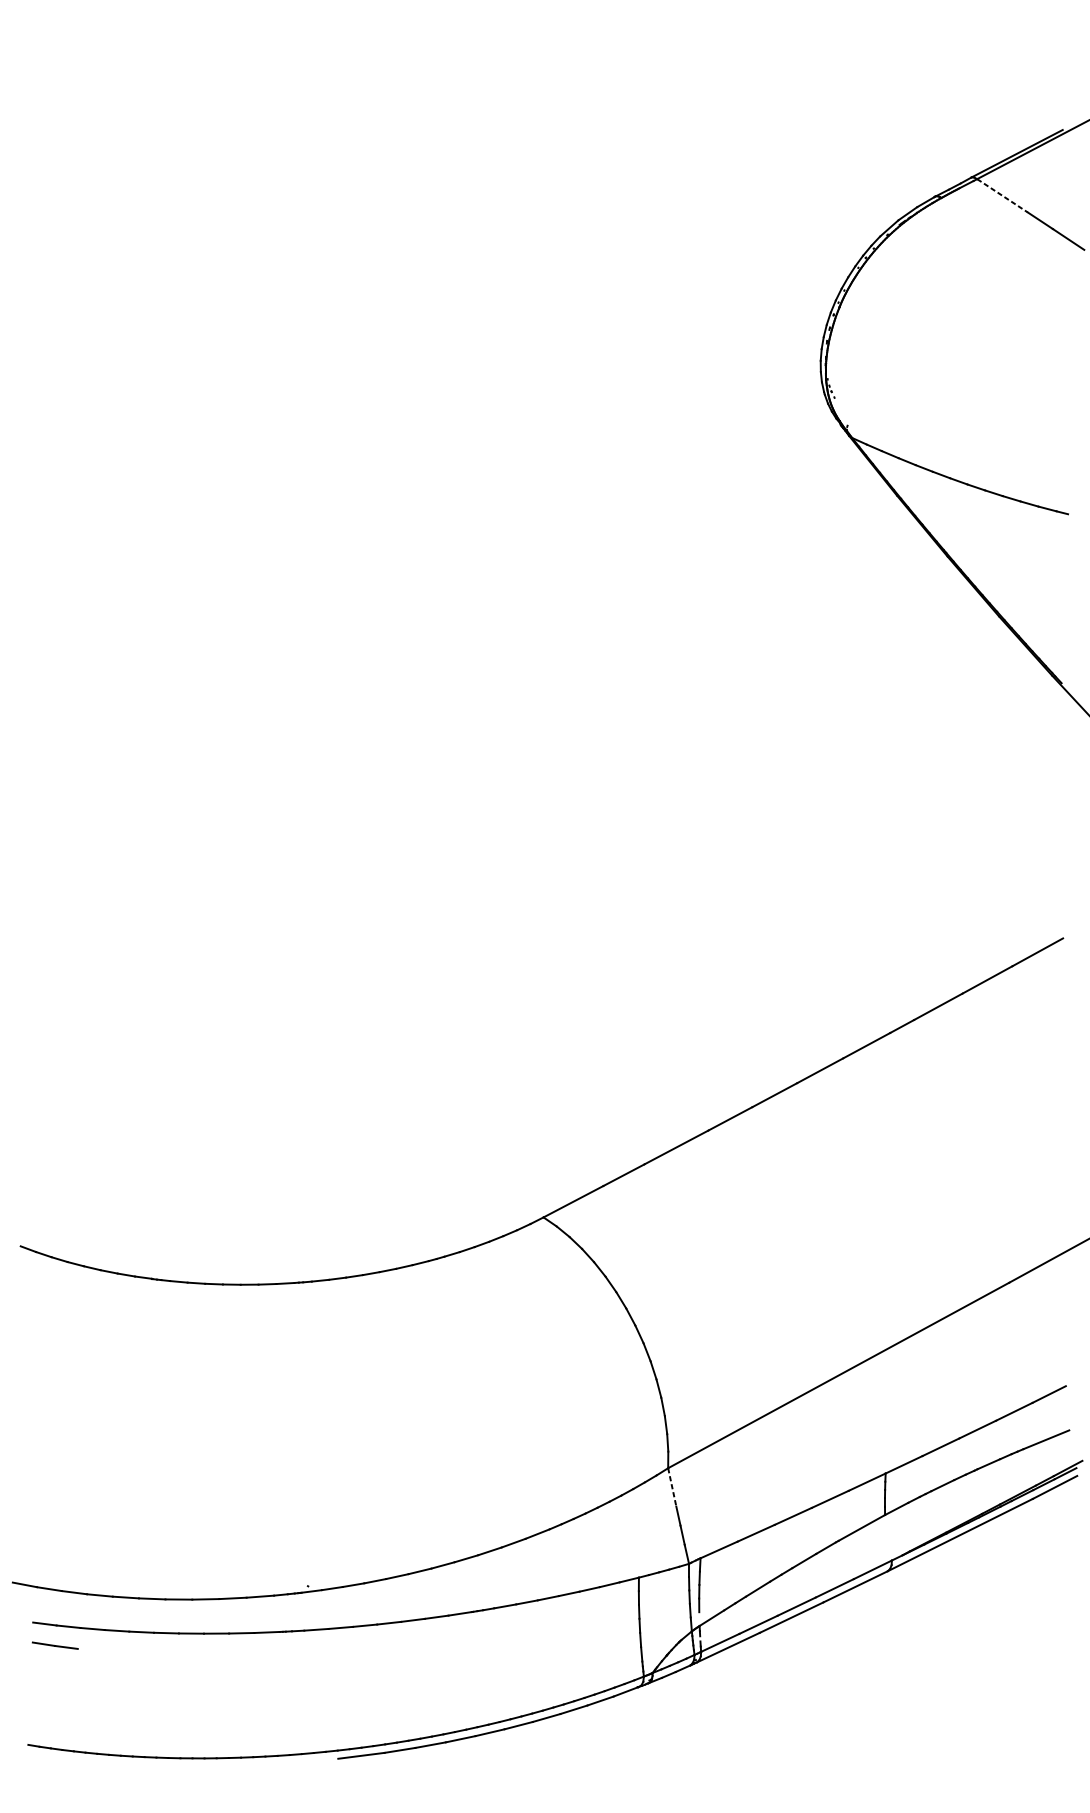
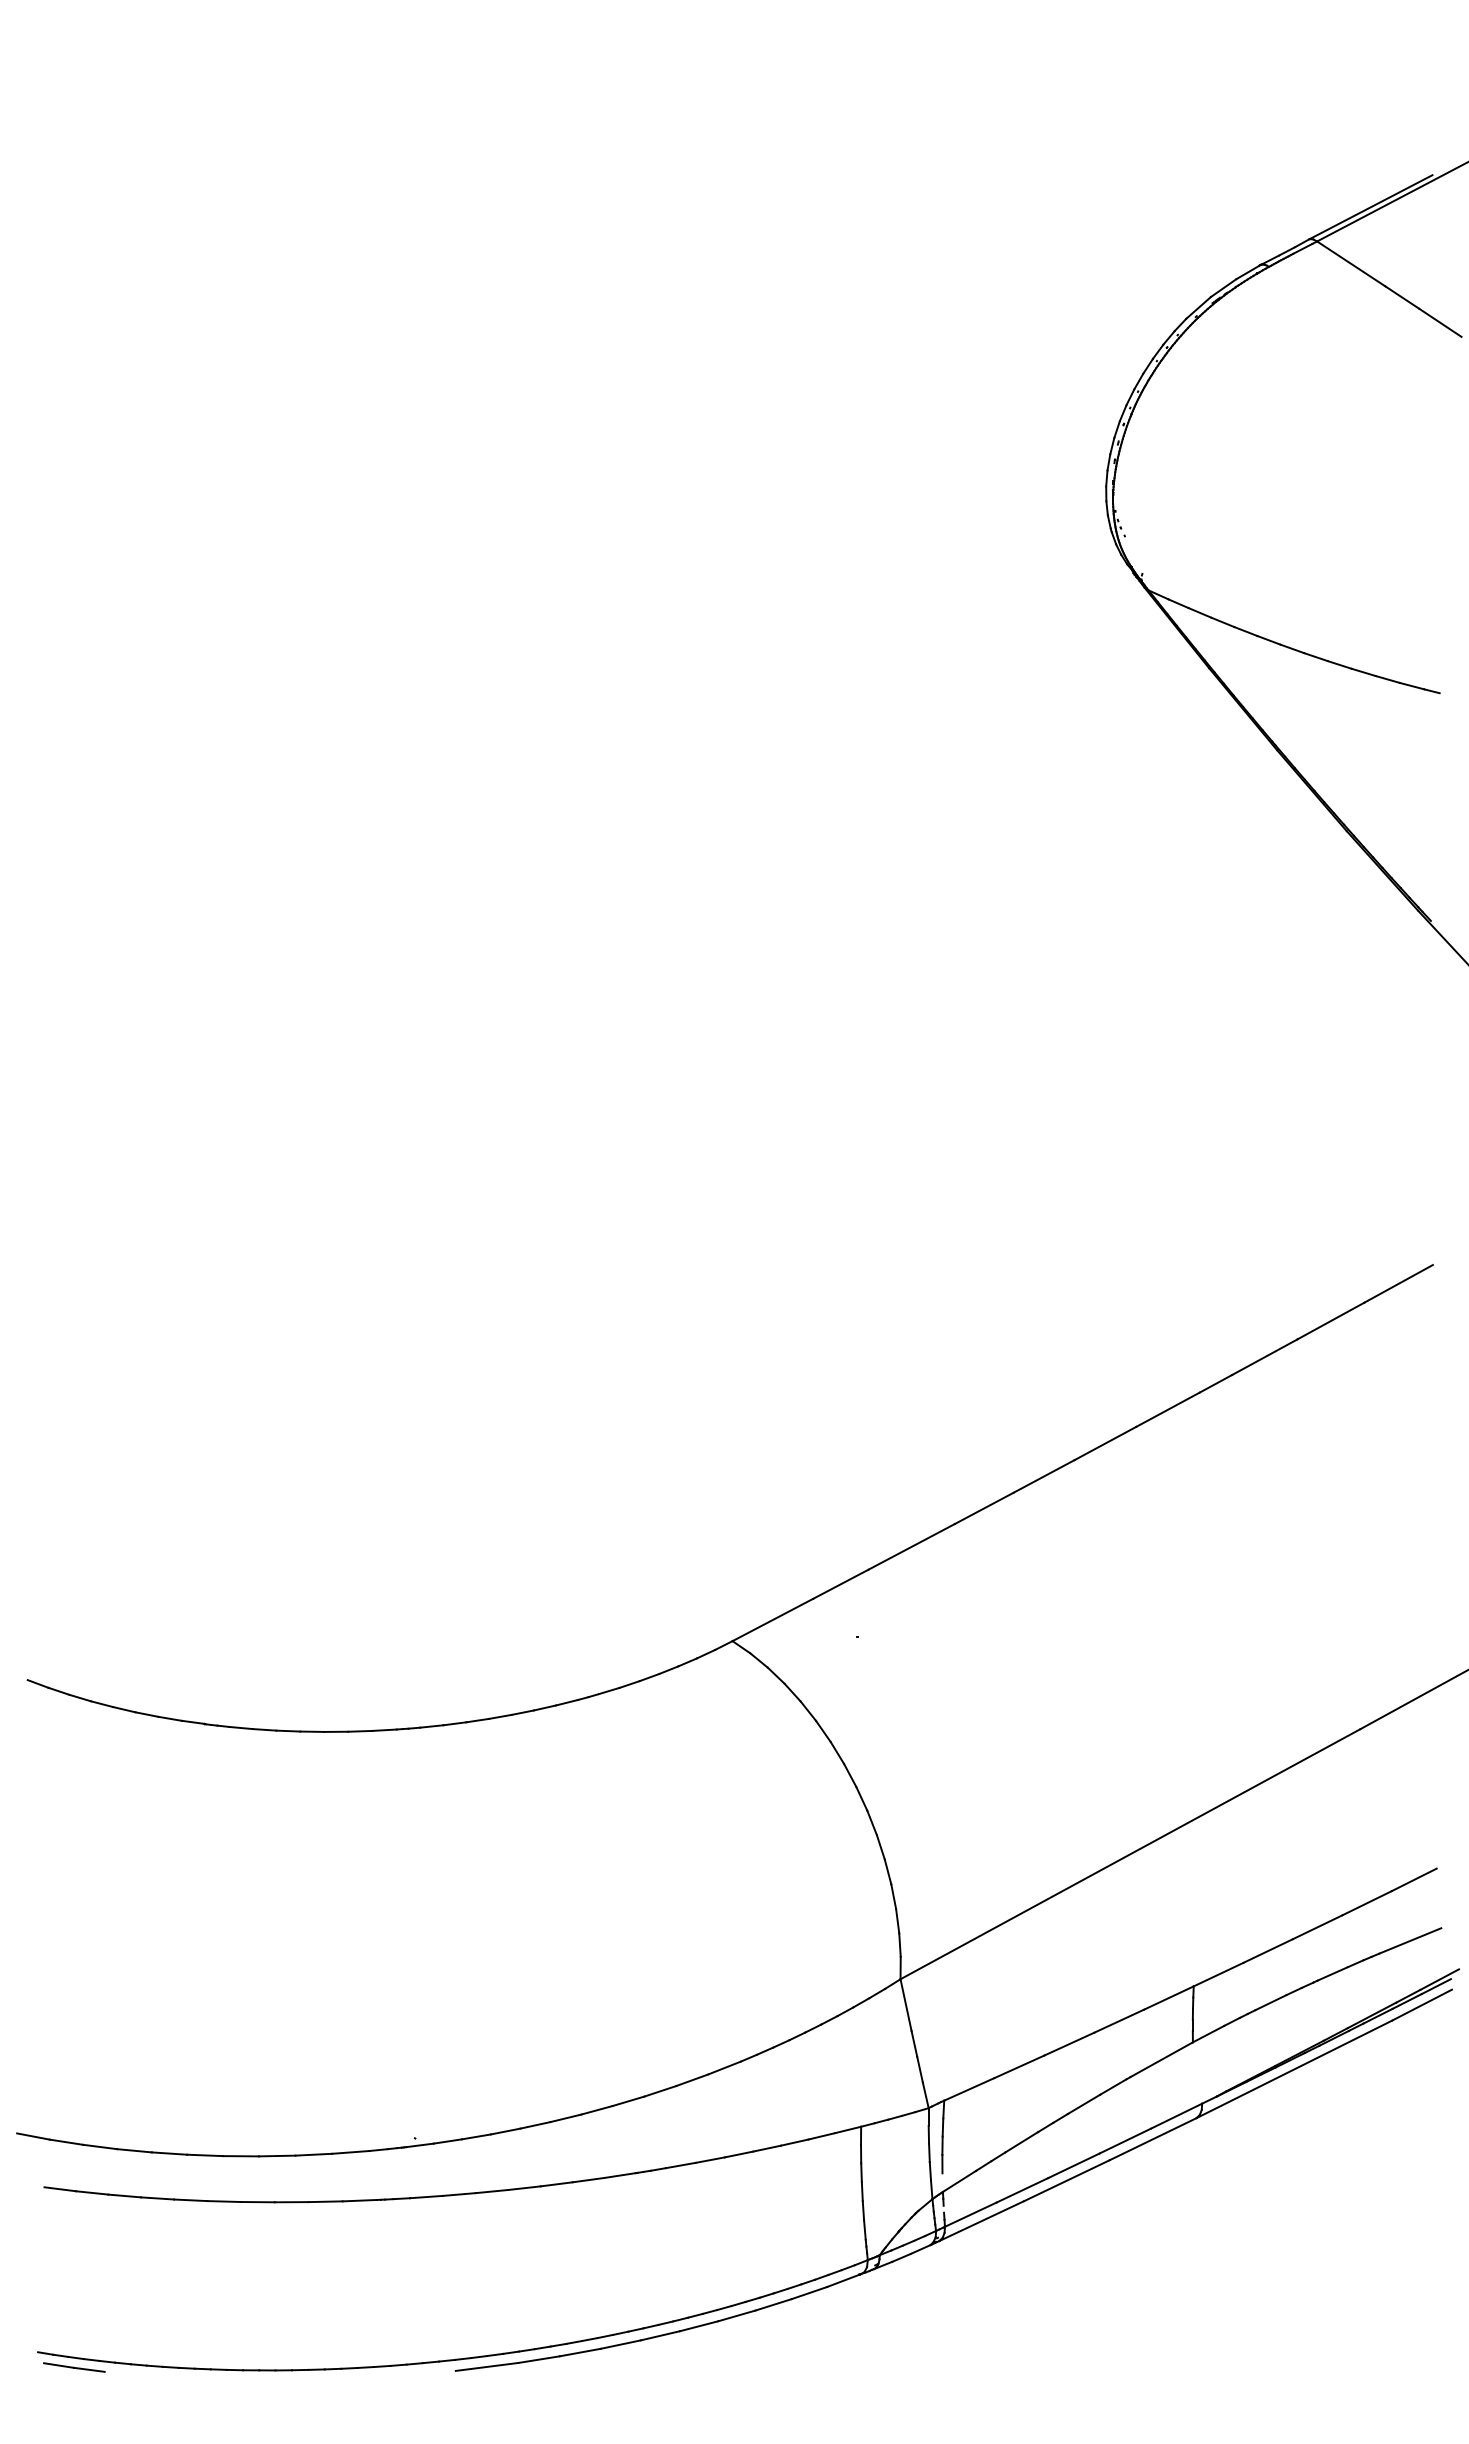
line: (1002, 195) -> (1351, 263), dashed -> solid
line: (672, 1487) -> (906, 2005), dashed -> solid
line: (55, 1645) -> (74, 2367), moved

